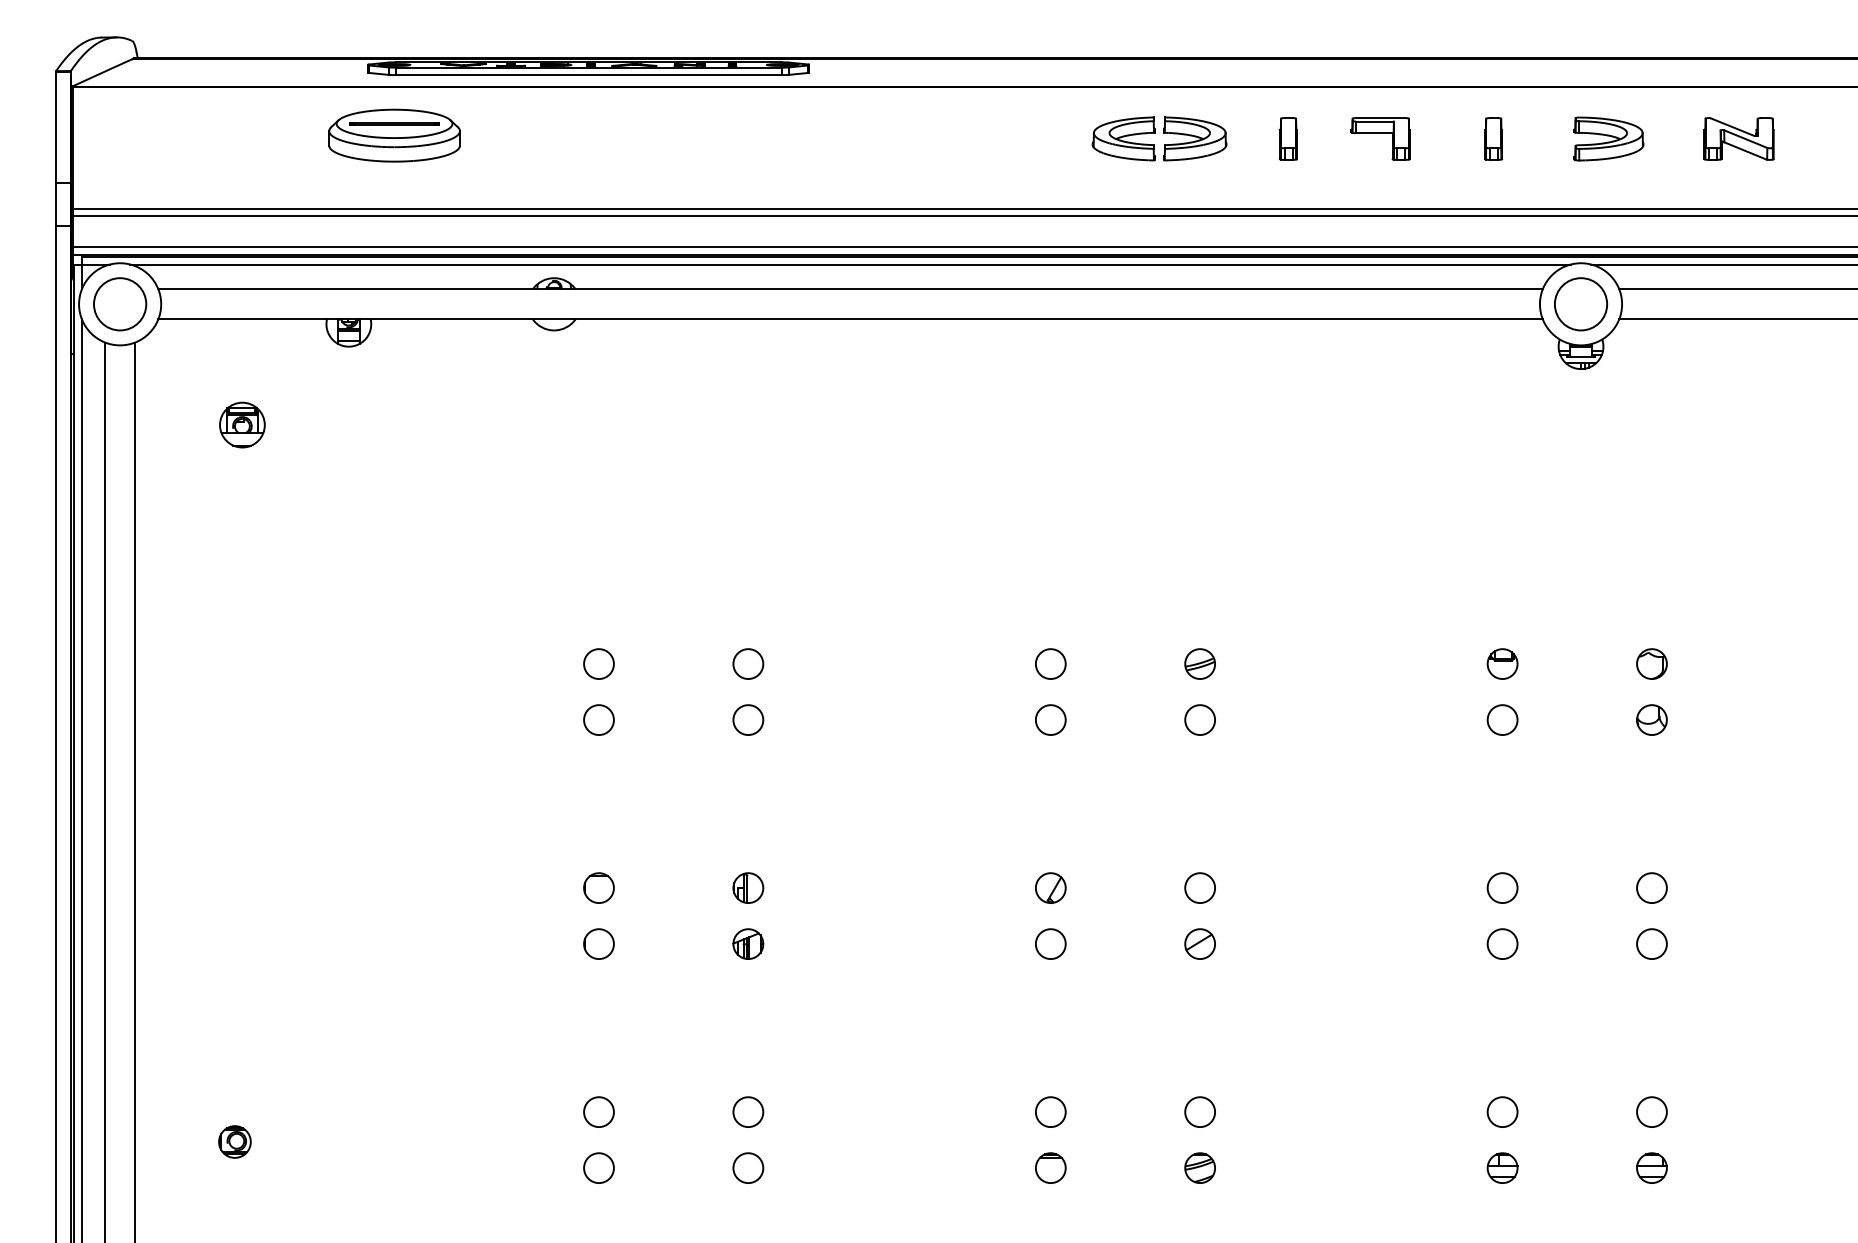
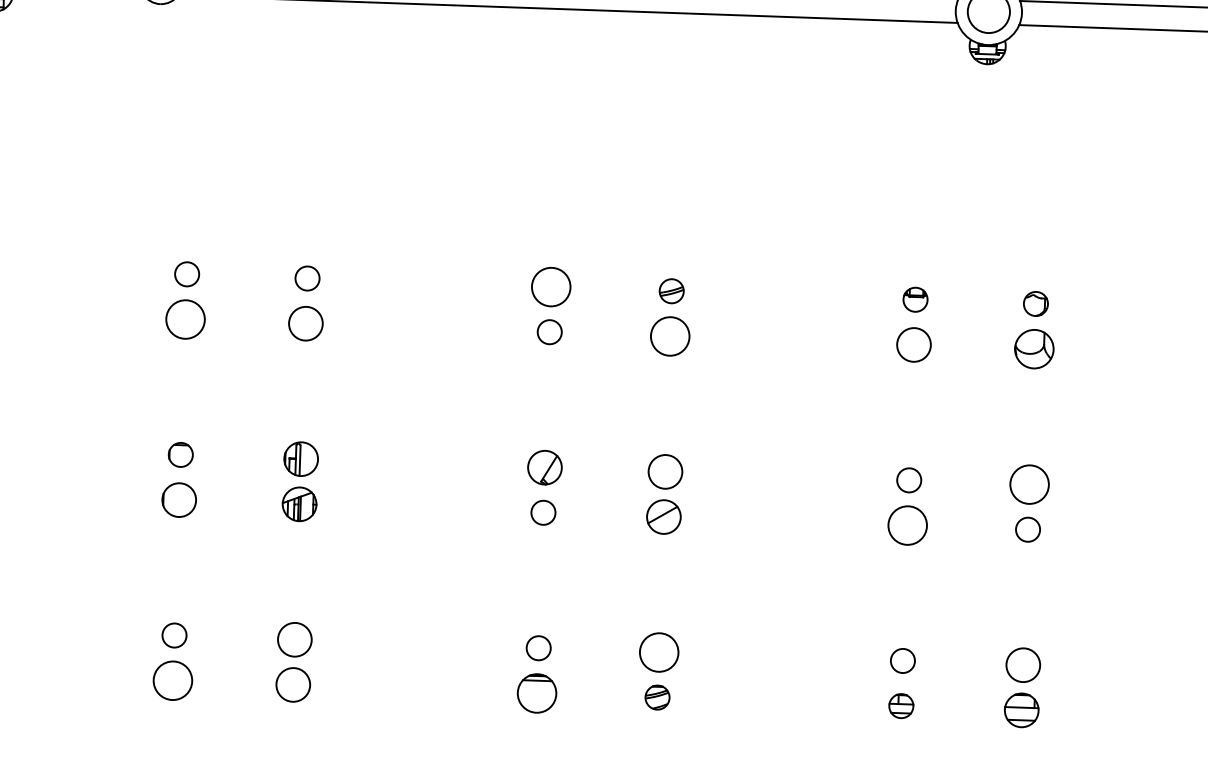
part: (1050, 663) -> (551, 286), size x1.6
part: (598, 719) -> (185, 319), size x1.6
part: (748, 719) -> (306, 323), size x1.4
part: (1199, 719) -> (669, 335), size x1.6
part: (1502, 719) -> (913, 344), size x1.4
part: (1651, 719) -> (1034, 348), size x1.6
part: (748, 887) -> (301, 458), size x1.4
part: (1050, 887) -> (544, 467), size x1.4
part: (1199, 887) -> (664, 471), size x1.4
part: (1651, 887) -> (1029, 484), size x1.6
part: (598, 943) -> (178, 499), size x1.4
part: (748, 943) -> (299, 503), size x1.4
part: (1199, 943) -> (663, 516), size x1.4
part: (1502, 943) -> (907, 525), size x1.6
part: (748, 1111) -> (295, 639), size x1.4
part: (1199, 1111) -> (658, 651), size x1.6
part: (1651, 1111) -> (1022, 664), size x1.4
part: (598, 1167) -> (172, 680), size x1.6
part: (748, 1167) -> (293, 684), size x1.4
part: (1050, 1167) -> (536, 692), size x1.6
part: (1651, 1167) -> (1021, 709), size x1.4

